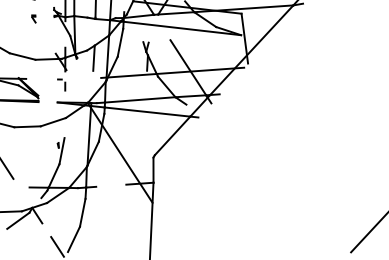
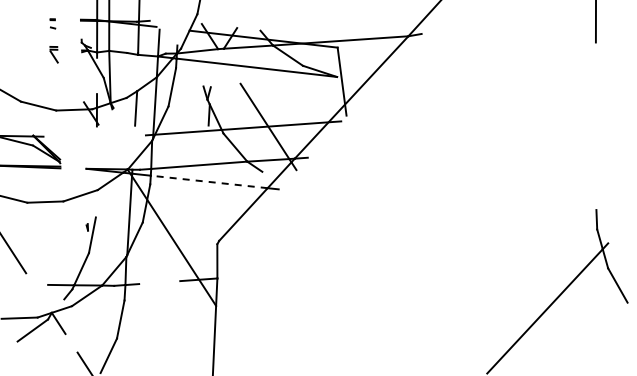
part: (33, 18) -> (53, 54), size x1.6
part: (61, 84) -> (91, 144), removed
line: (147, 111) -> (209, 181), solid -> dashed

